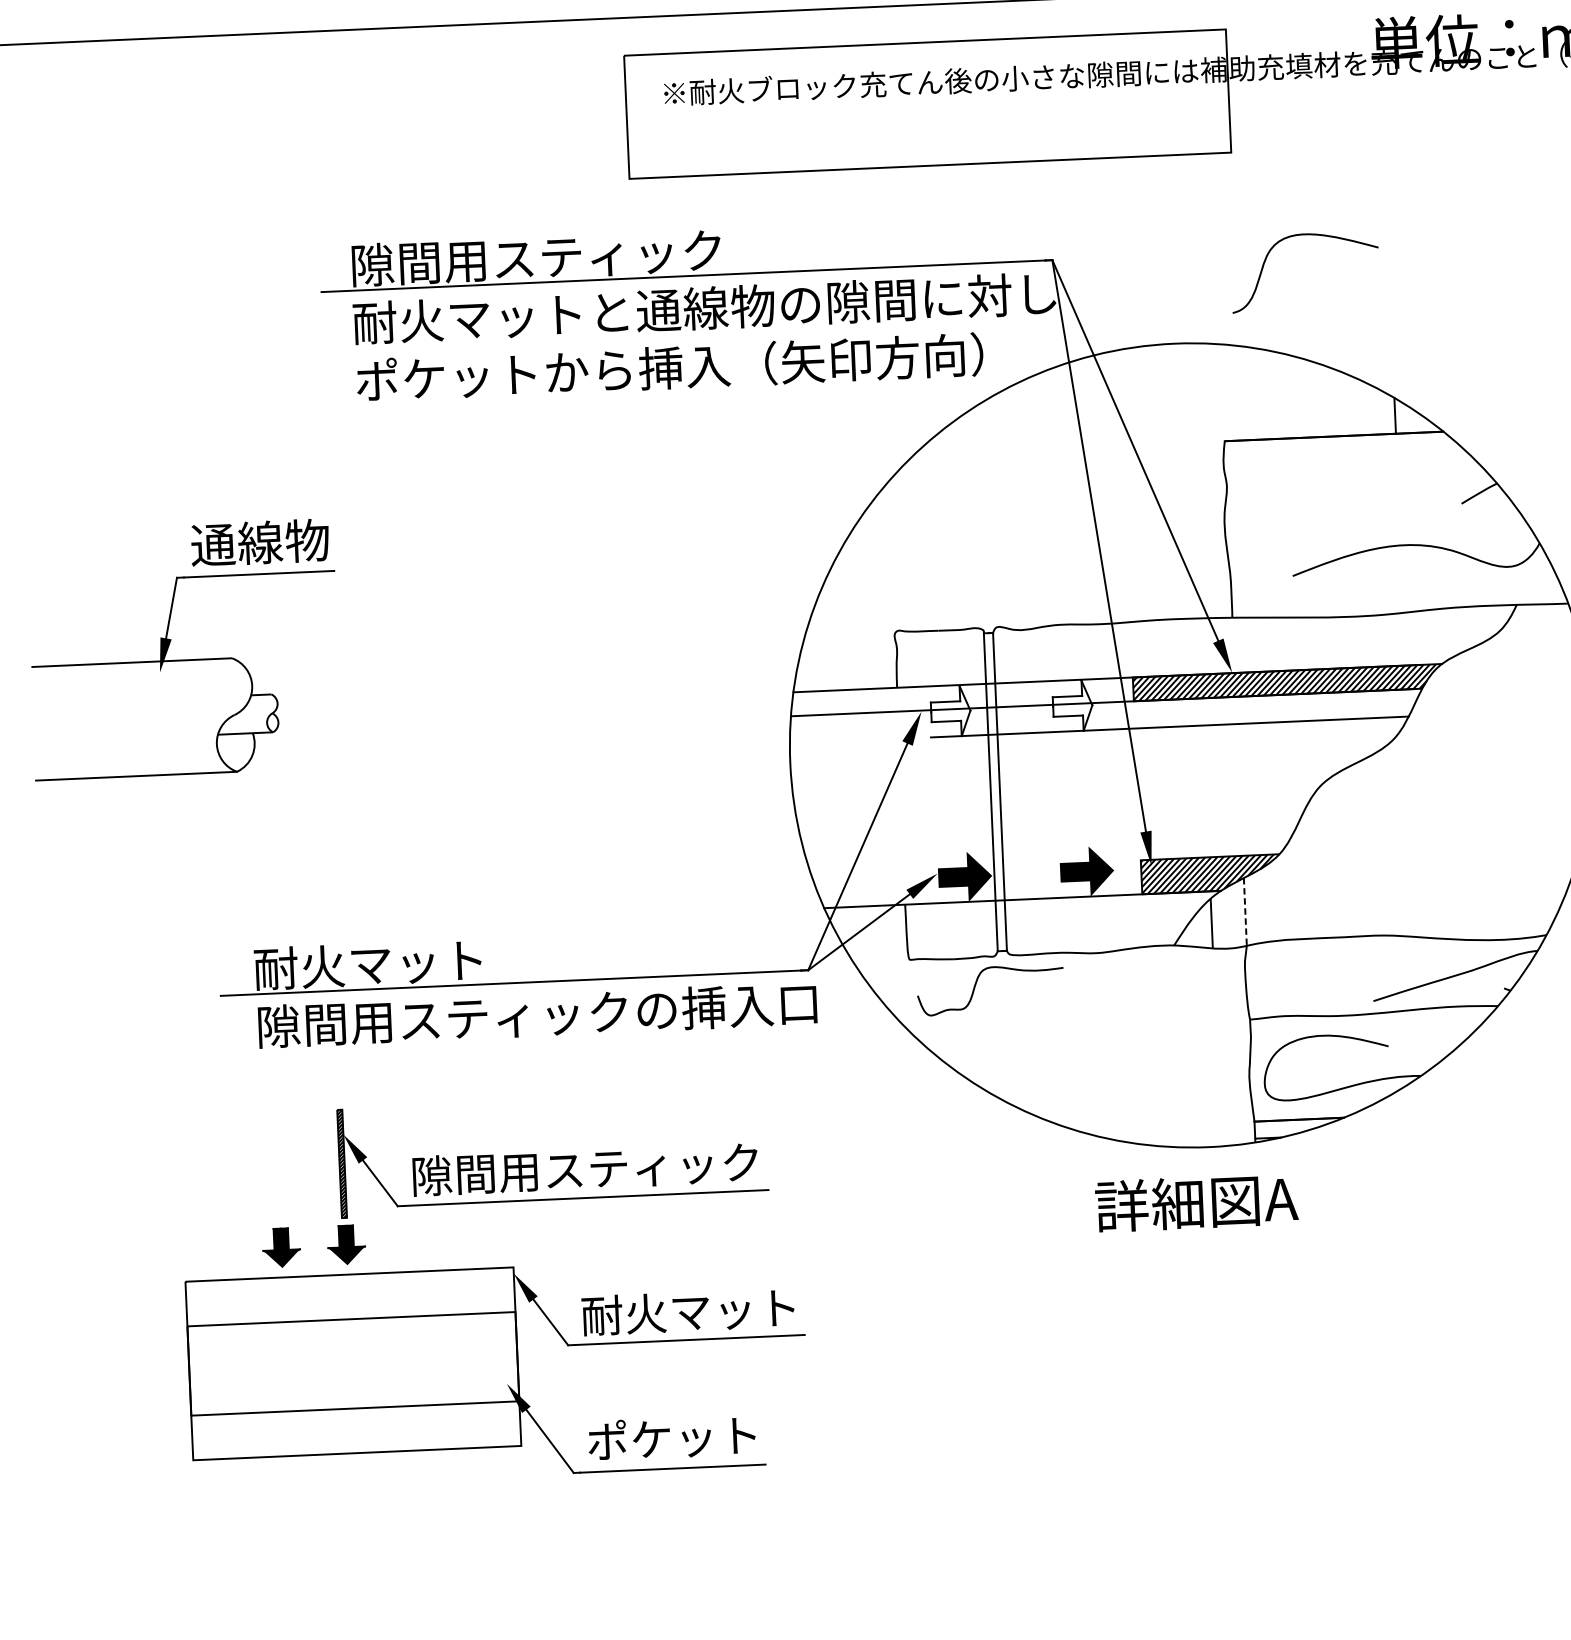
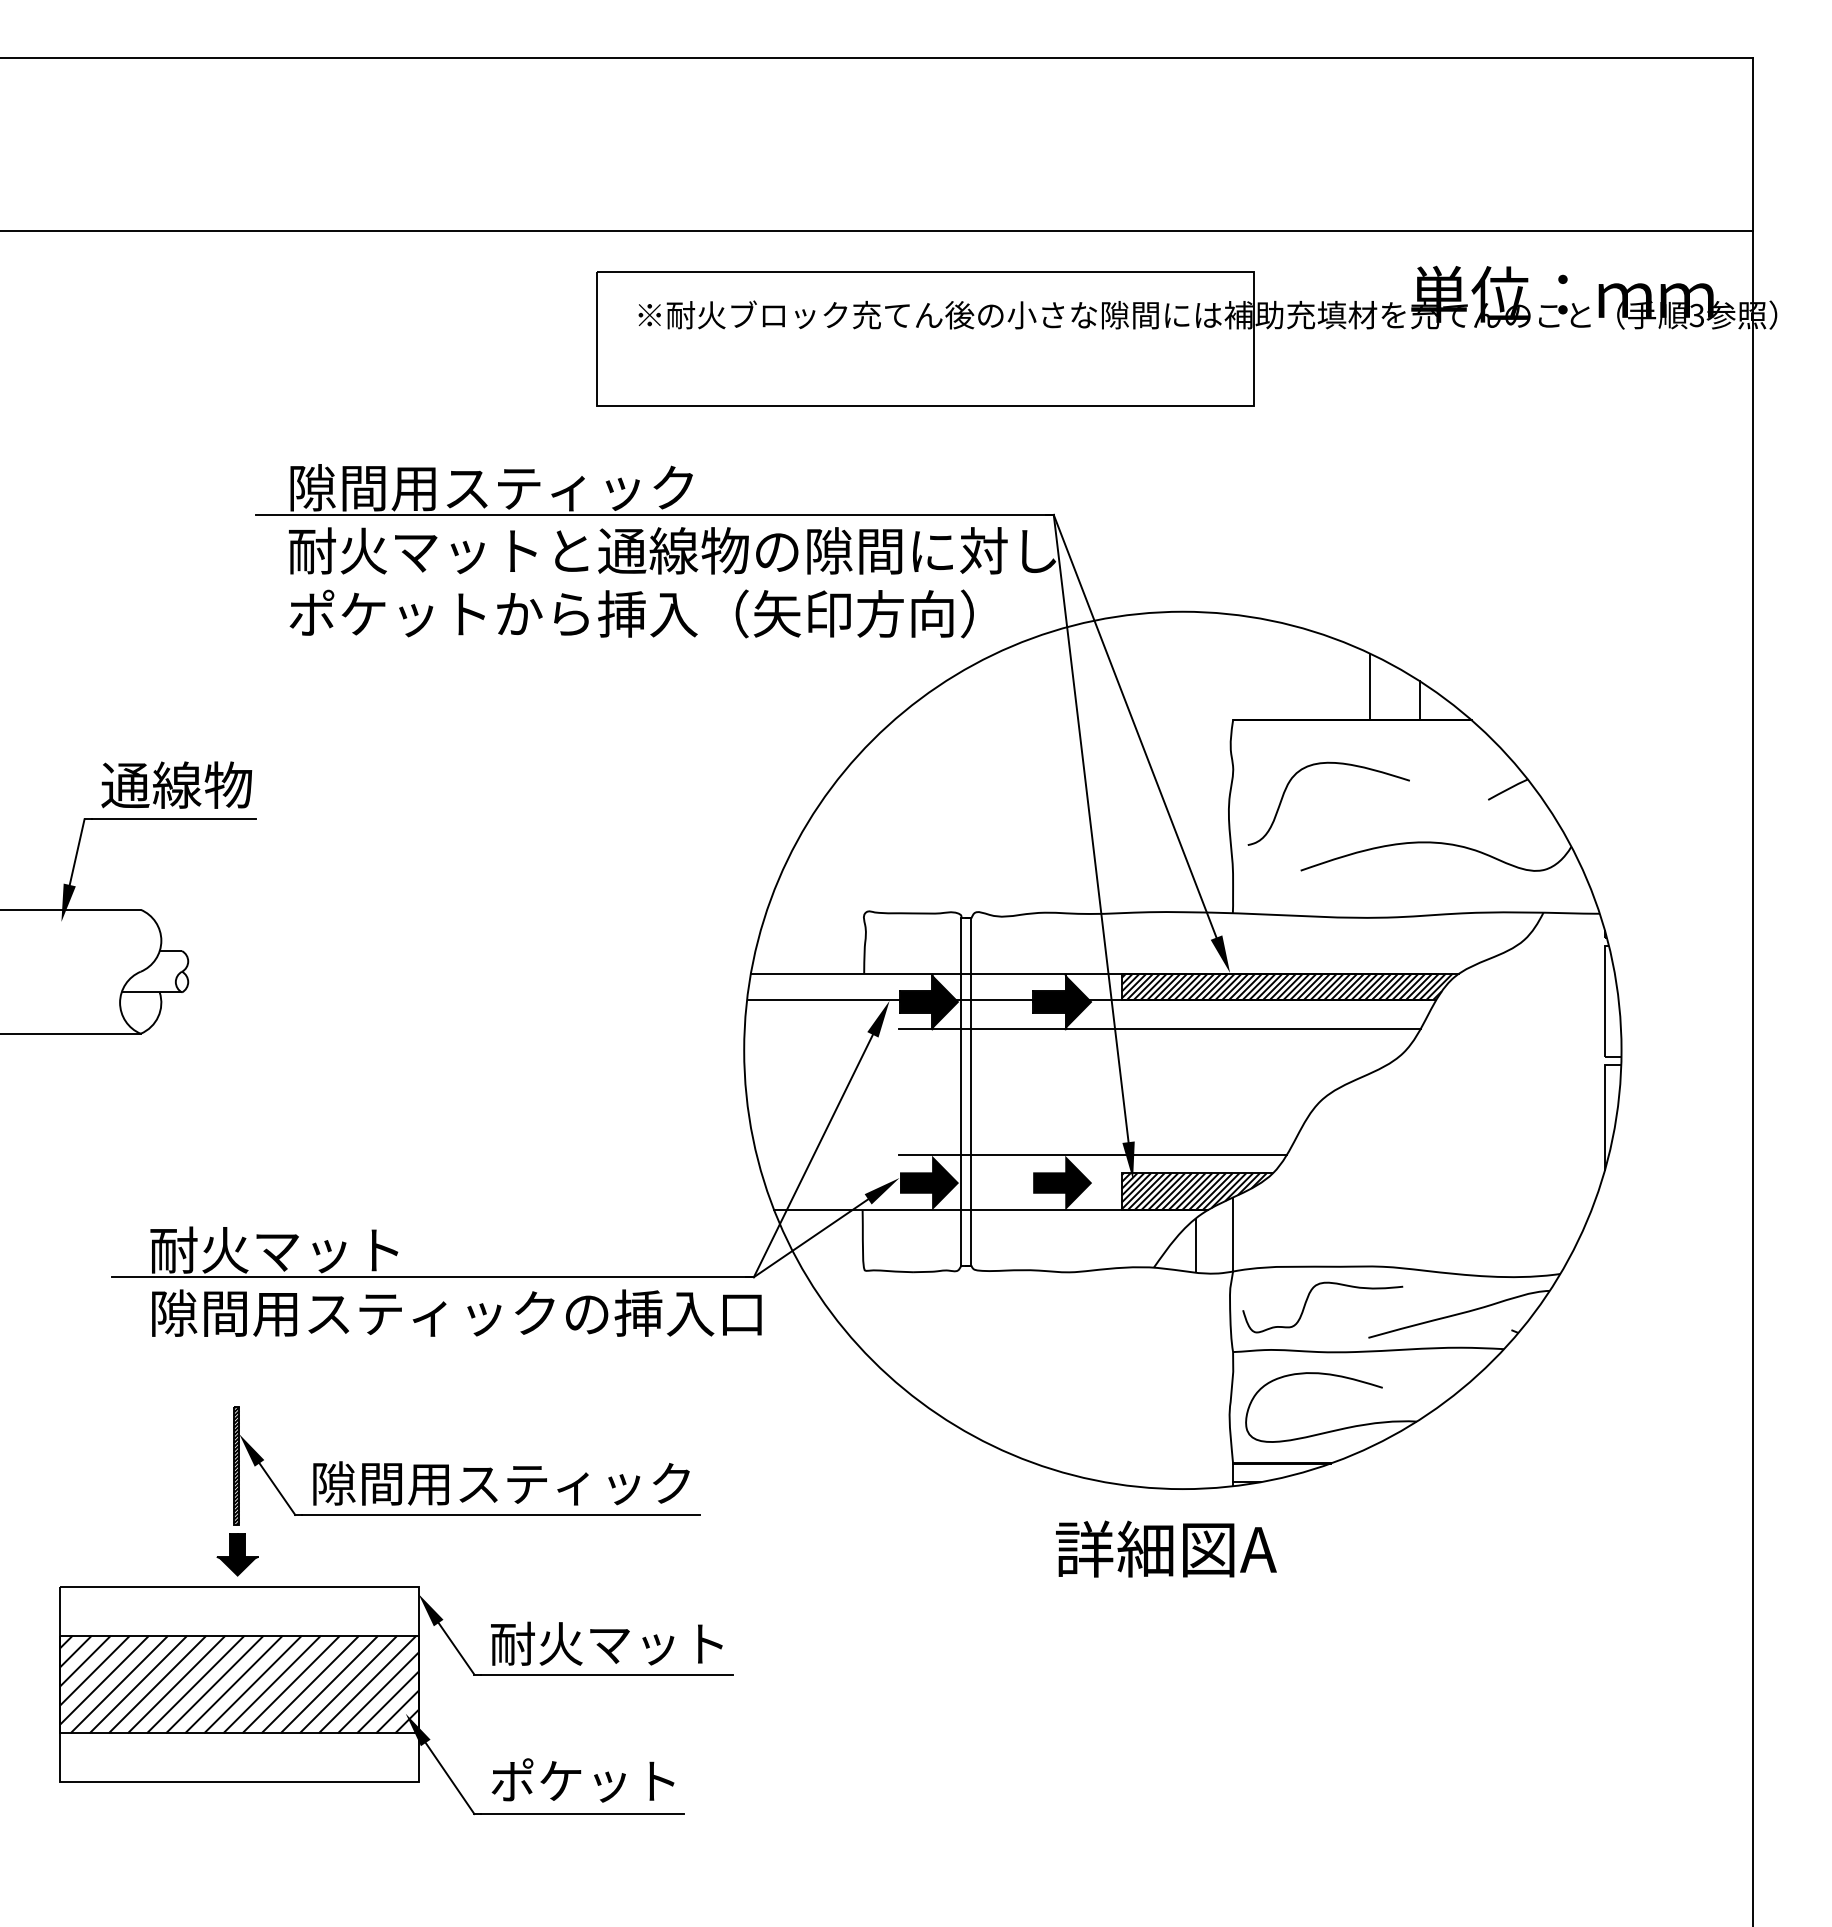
curve: (1296, 236) -> (1321, 764), moved
line: (1349, 404) -> (1370, 686), added
fill: (1079, 705) -> (1062, 1001), added
fill: (958, 710) -> (929, 1001), added
line: (1113, 844) -> (1092, 1154), added
line: (1245, 912) -> (1233, 1235), dashed -> solid
curve: (976, 985) -> (1307, 1301), moved
part: (281, 1247) -> (166, 1554), removed
hatch: (353, 1363) -> (239, 1684), added

